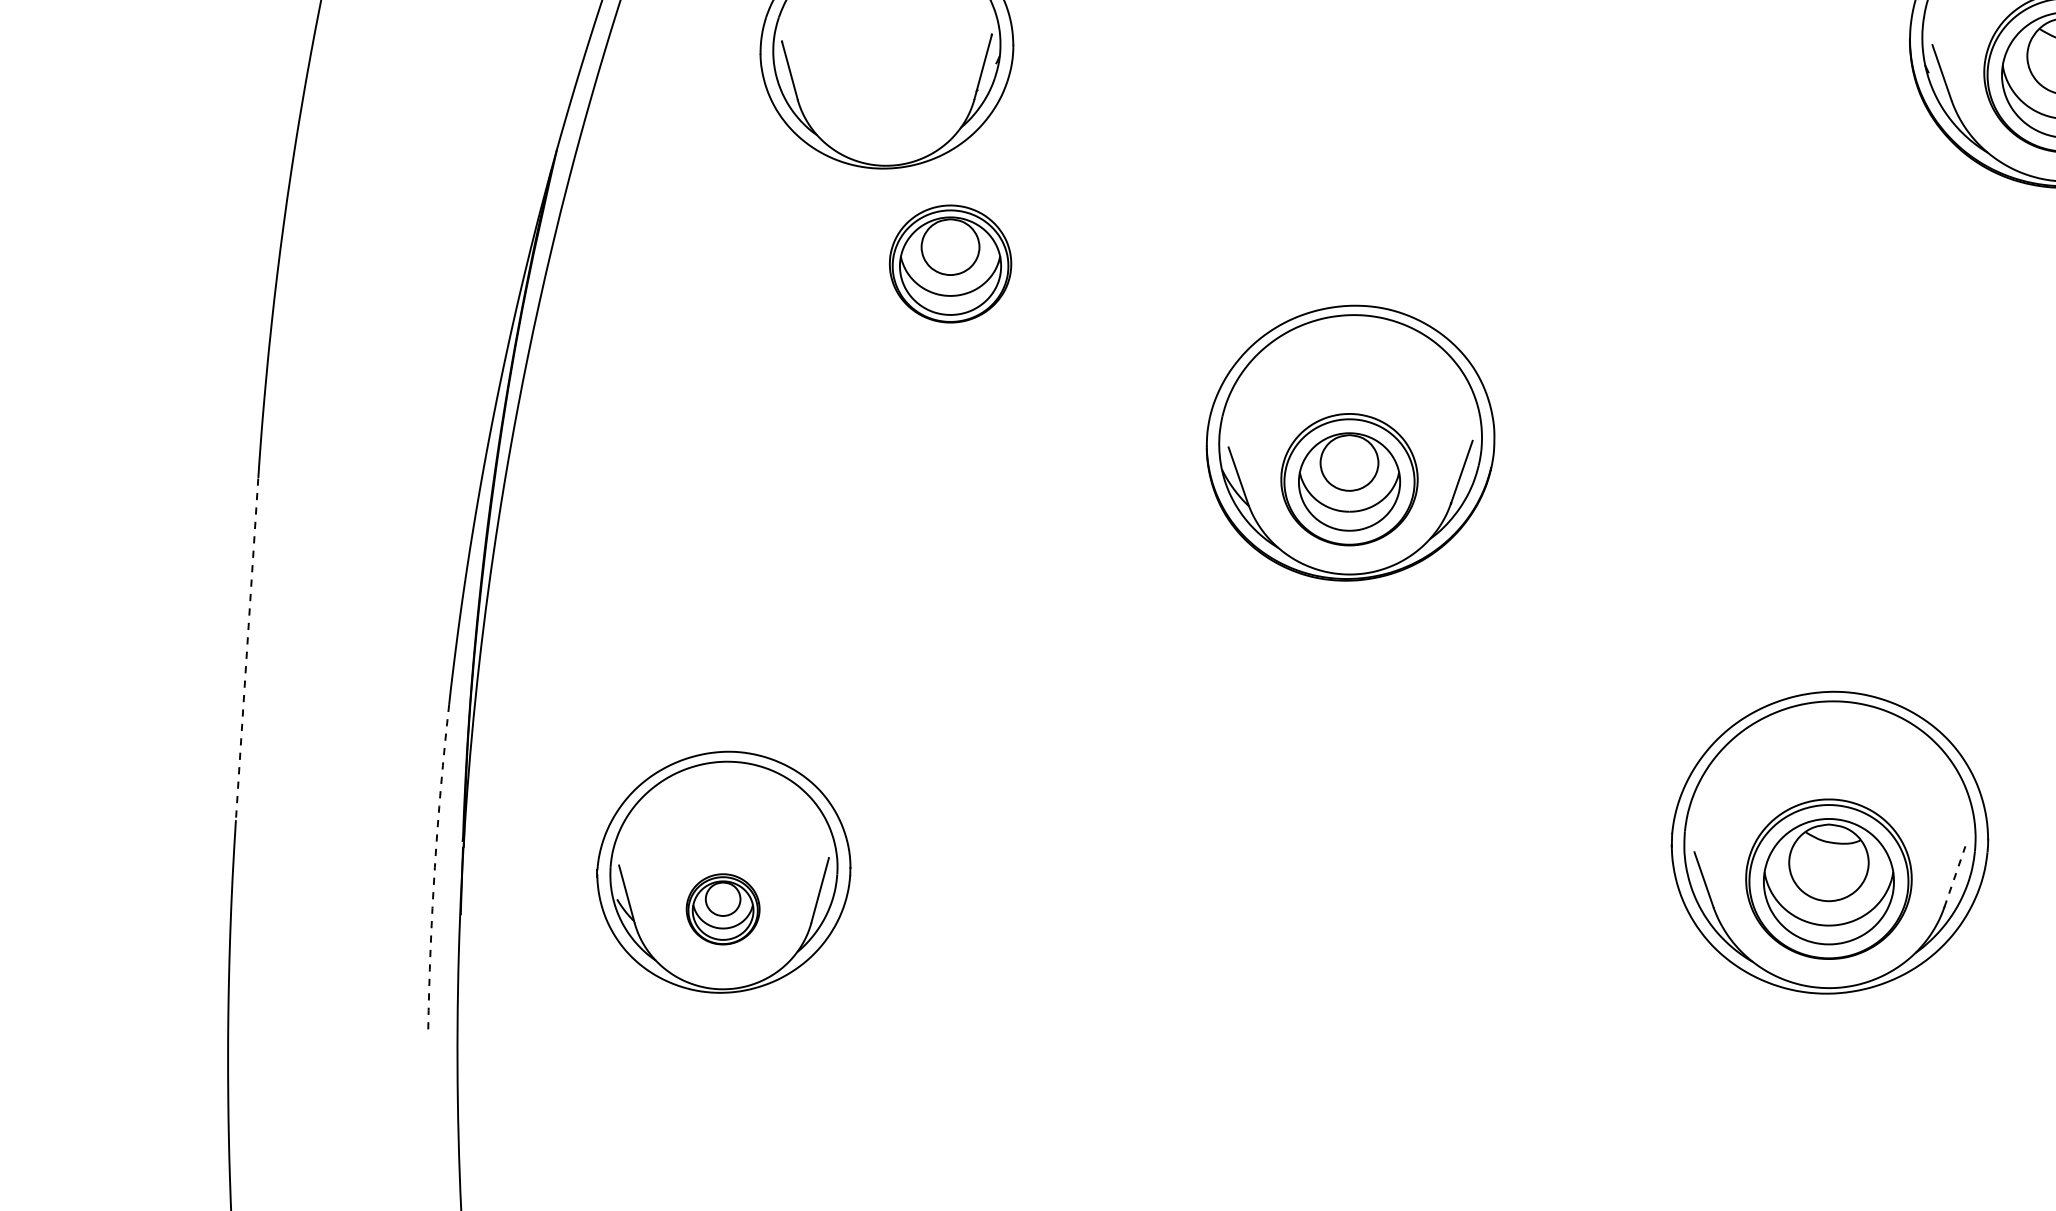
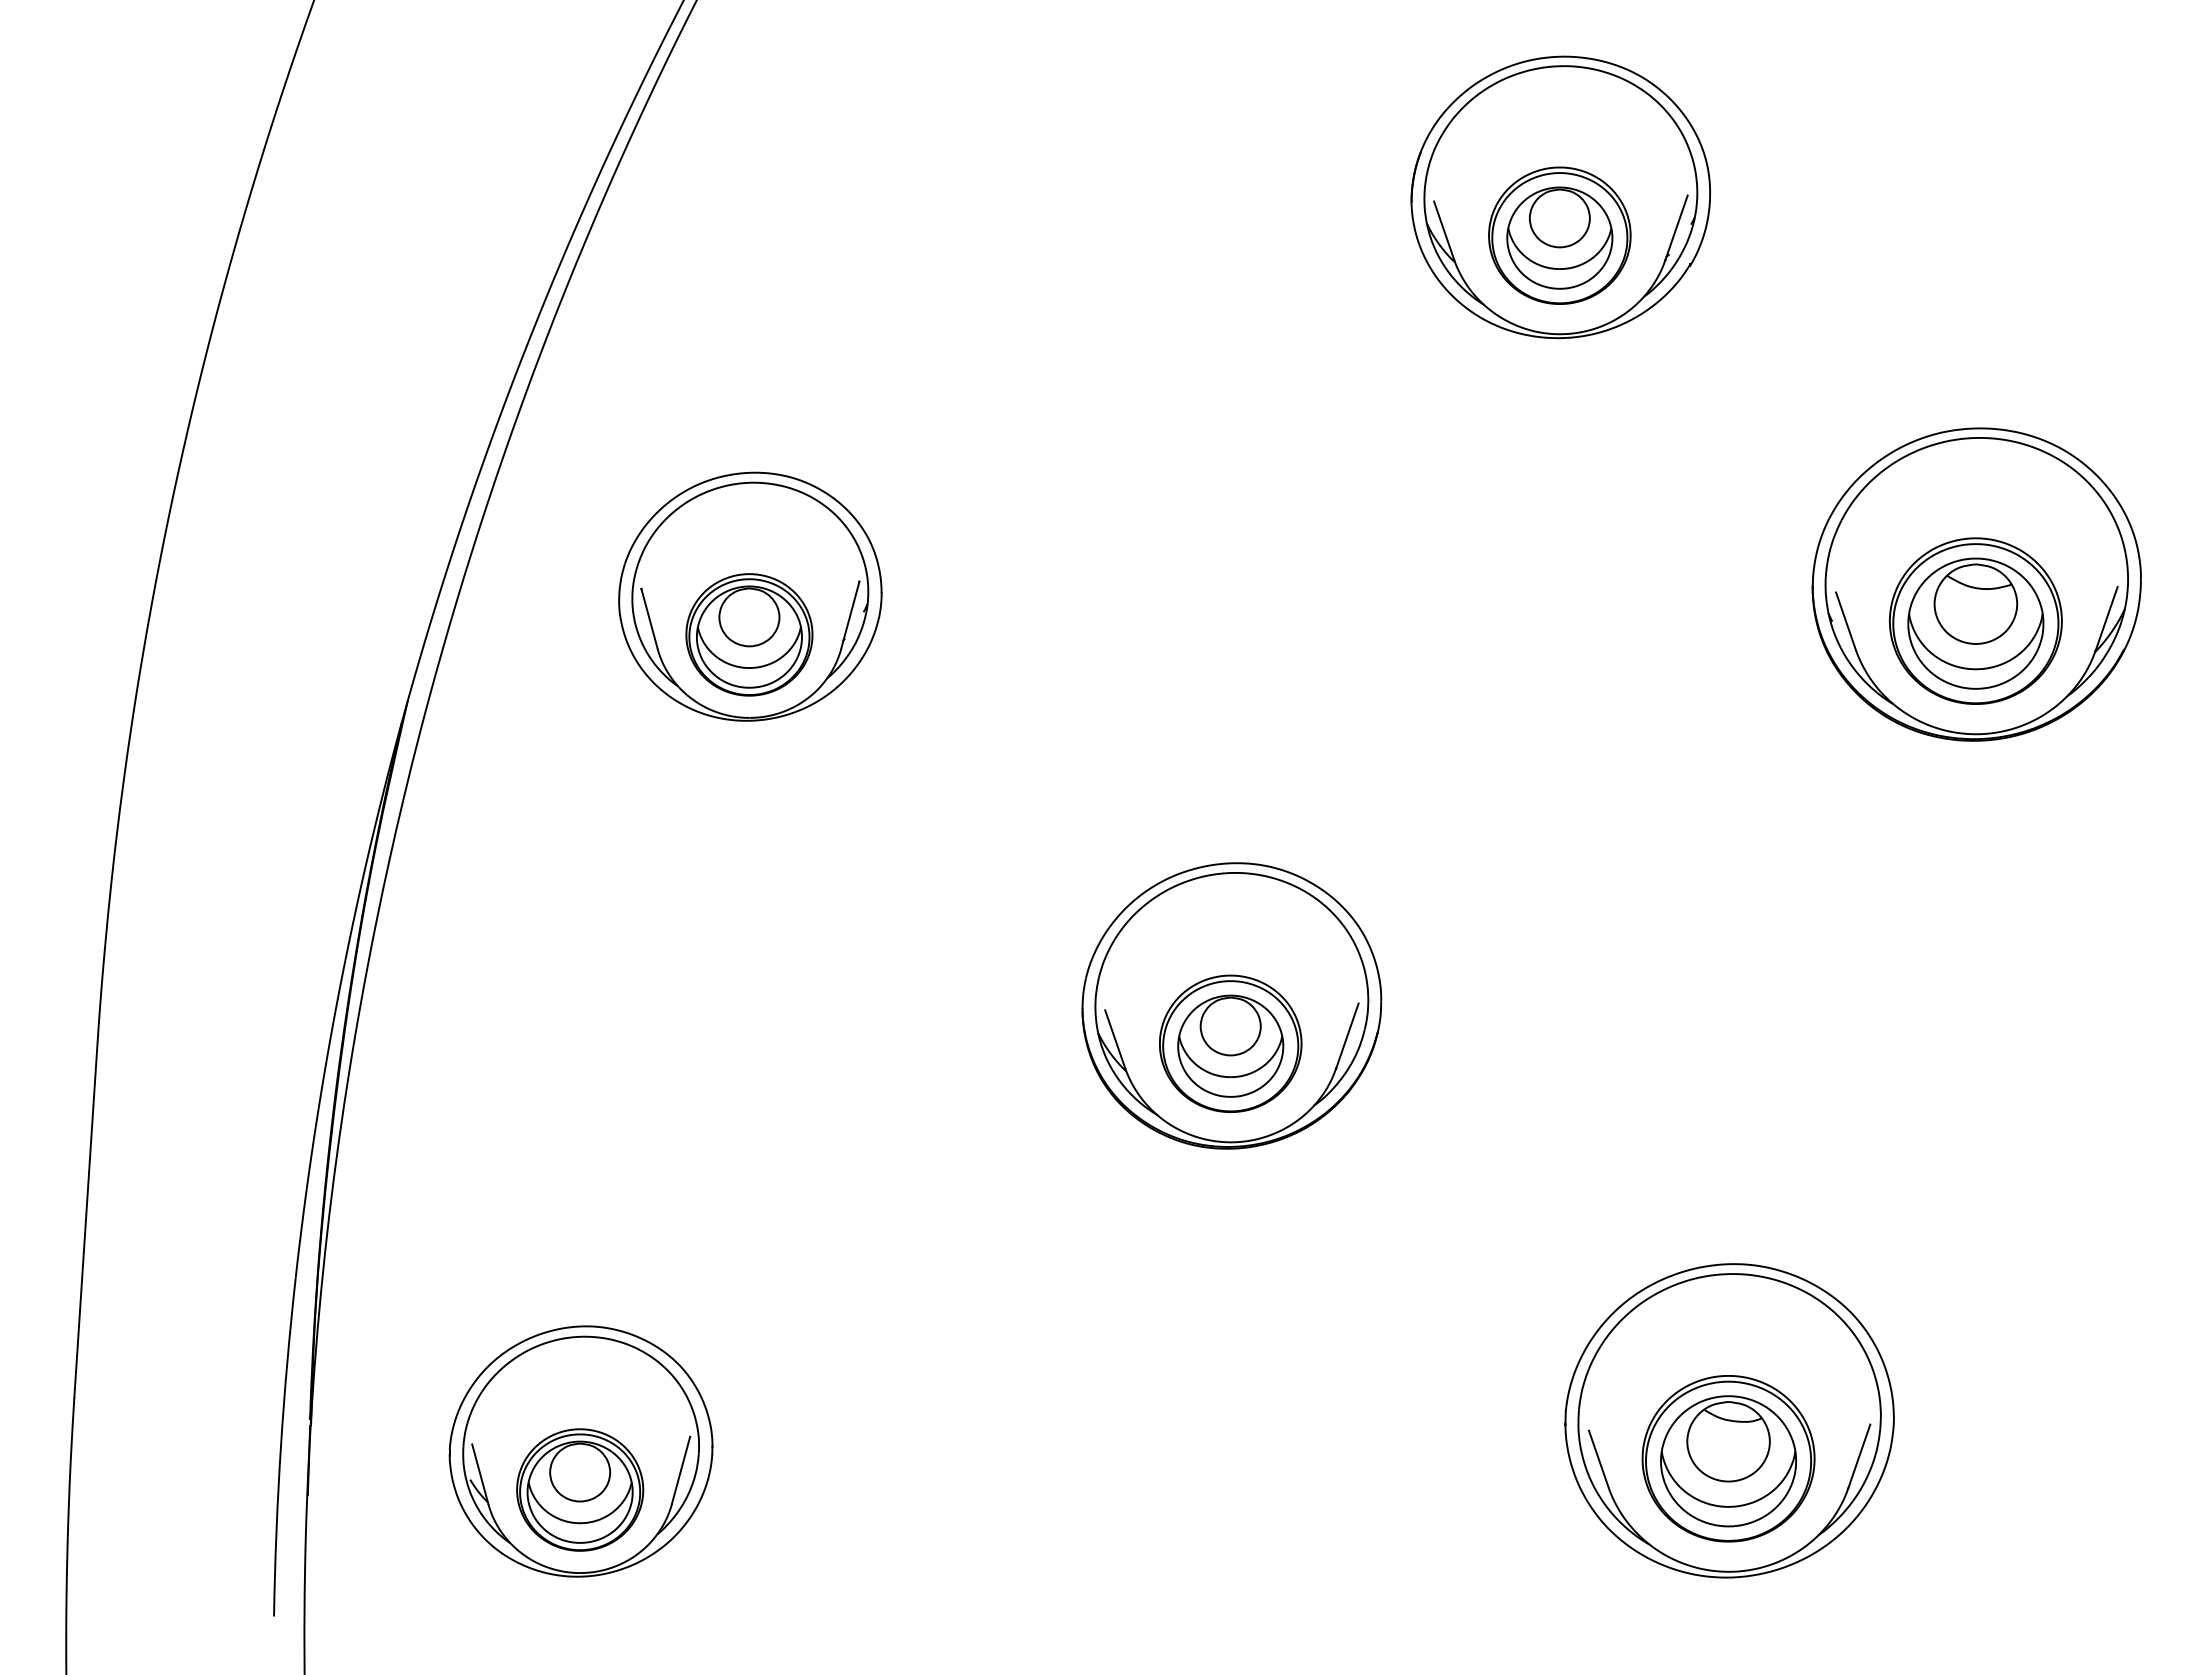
part: (950, 263) -> (749, 634), moved
line: (246, 648) -> (85, 1219), dashed -> solid
arc: (434, 867) -> (280, 1446), dashed -> solid
line: (1955, 876) -> (1859, 1455), dashed -> solid
part: (723, 908) -> (580, 1489), size x1.67

